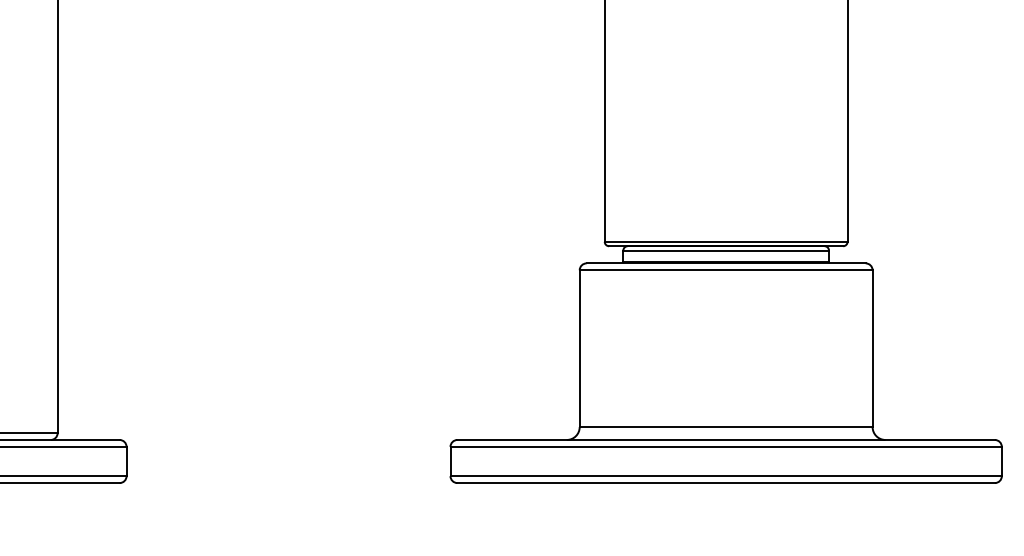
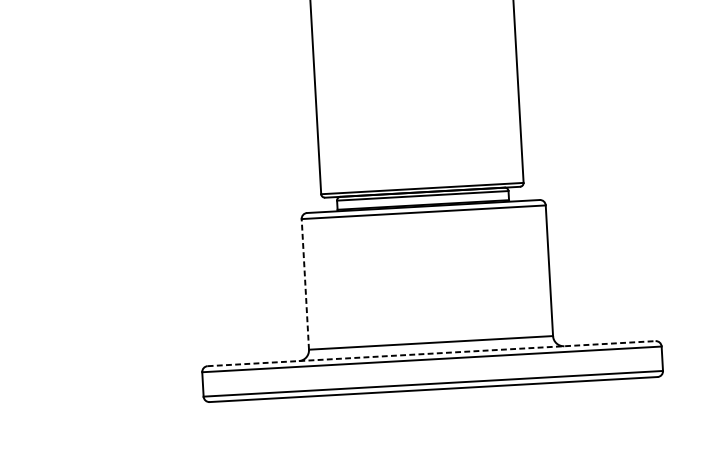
line: (579, 348) -> (305, 284), solid -> dashed
line: (726, 439) -> (431, 353), solid -> dashed

